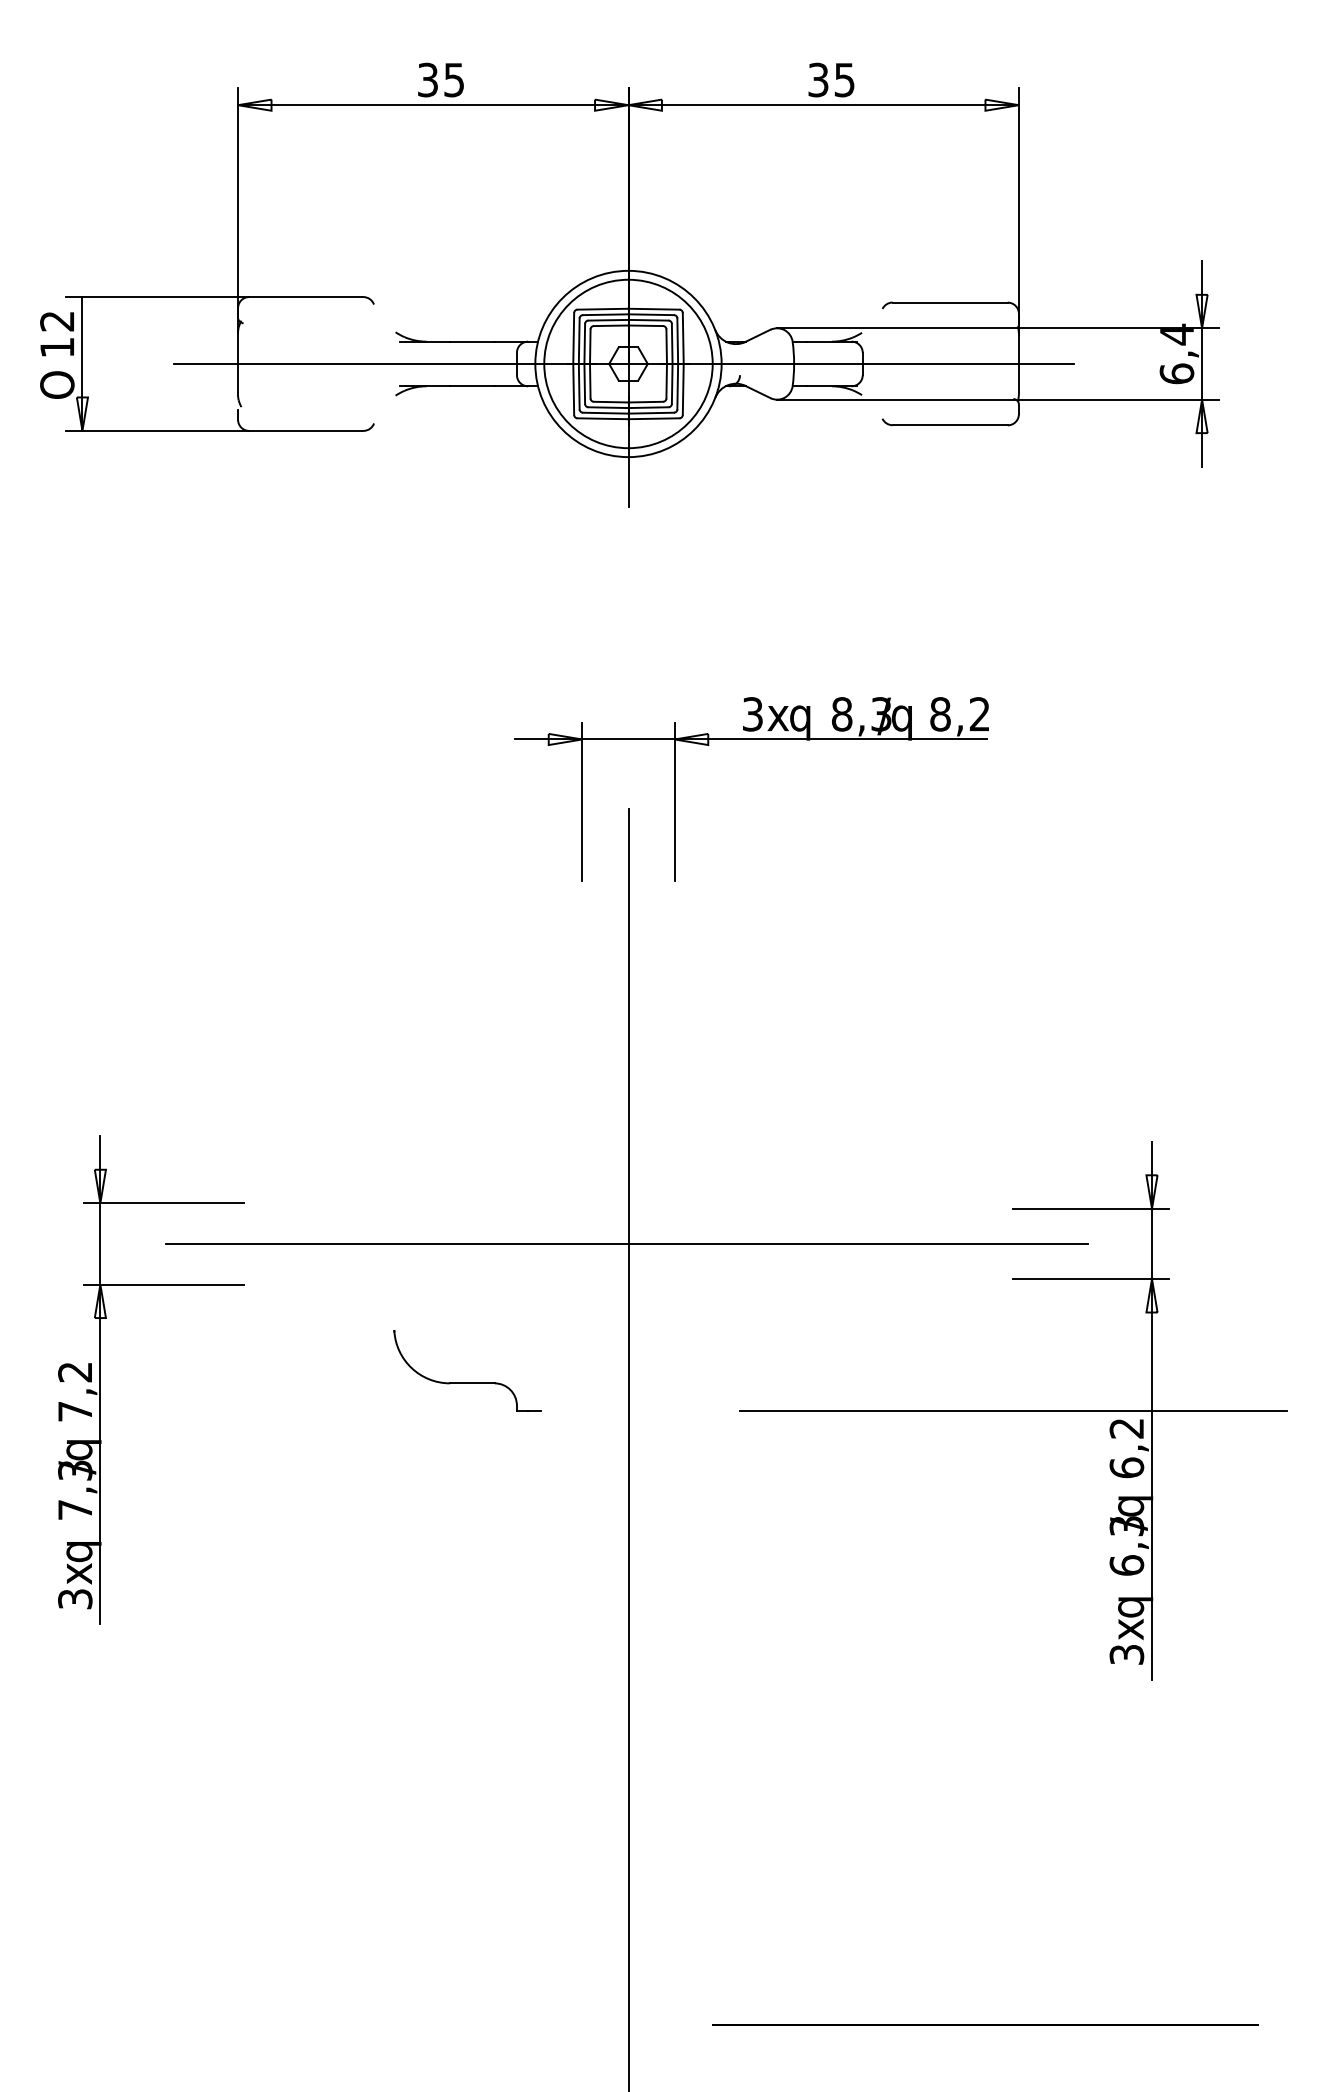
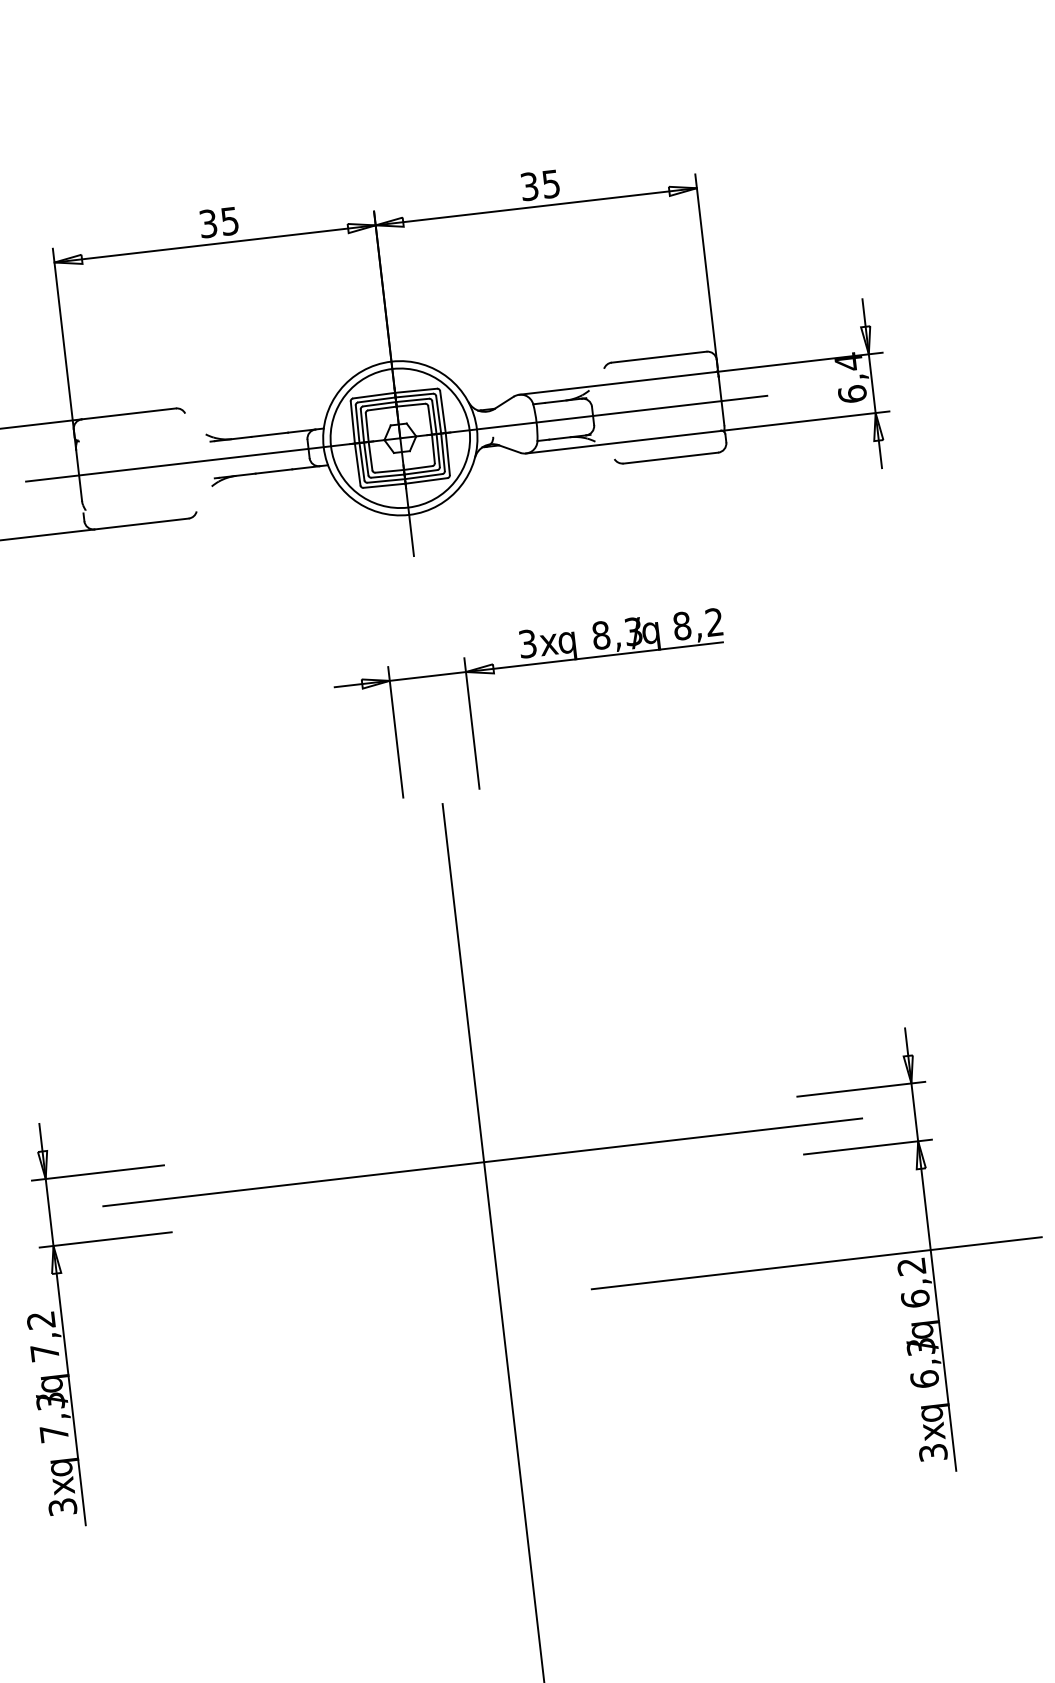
part: (751, 739) -> (529, 664), moved
part: (467, 1382) -> (364, 1291), removed

